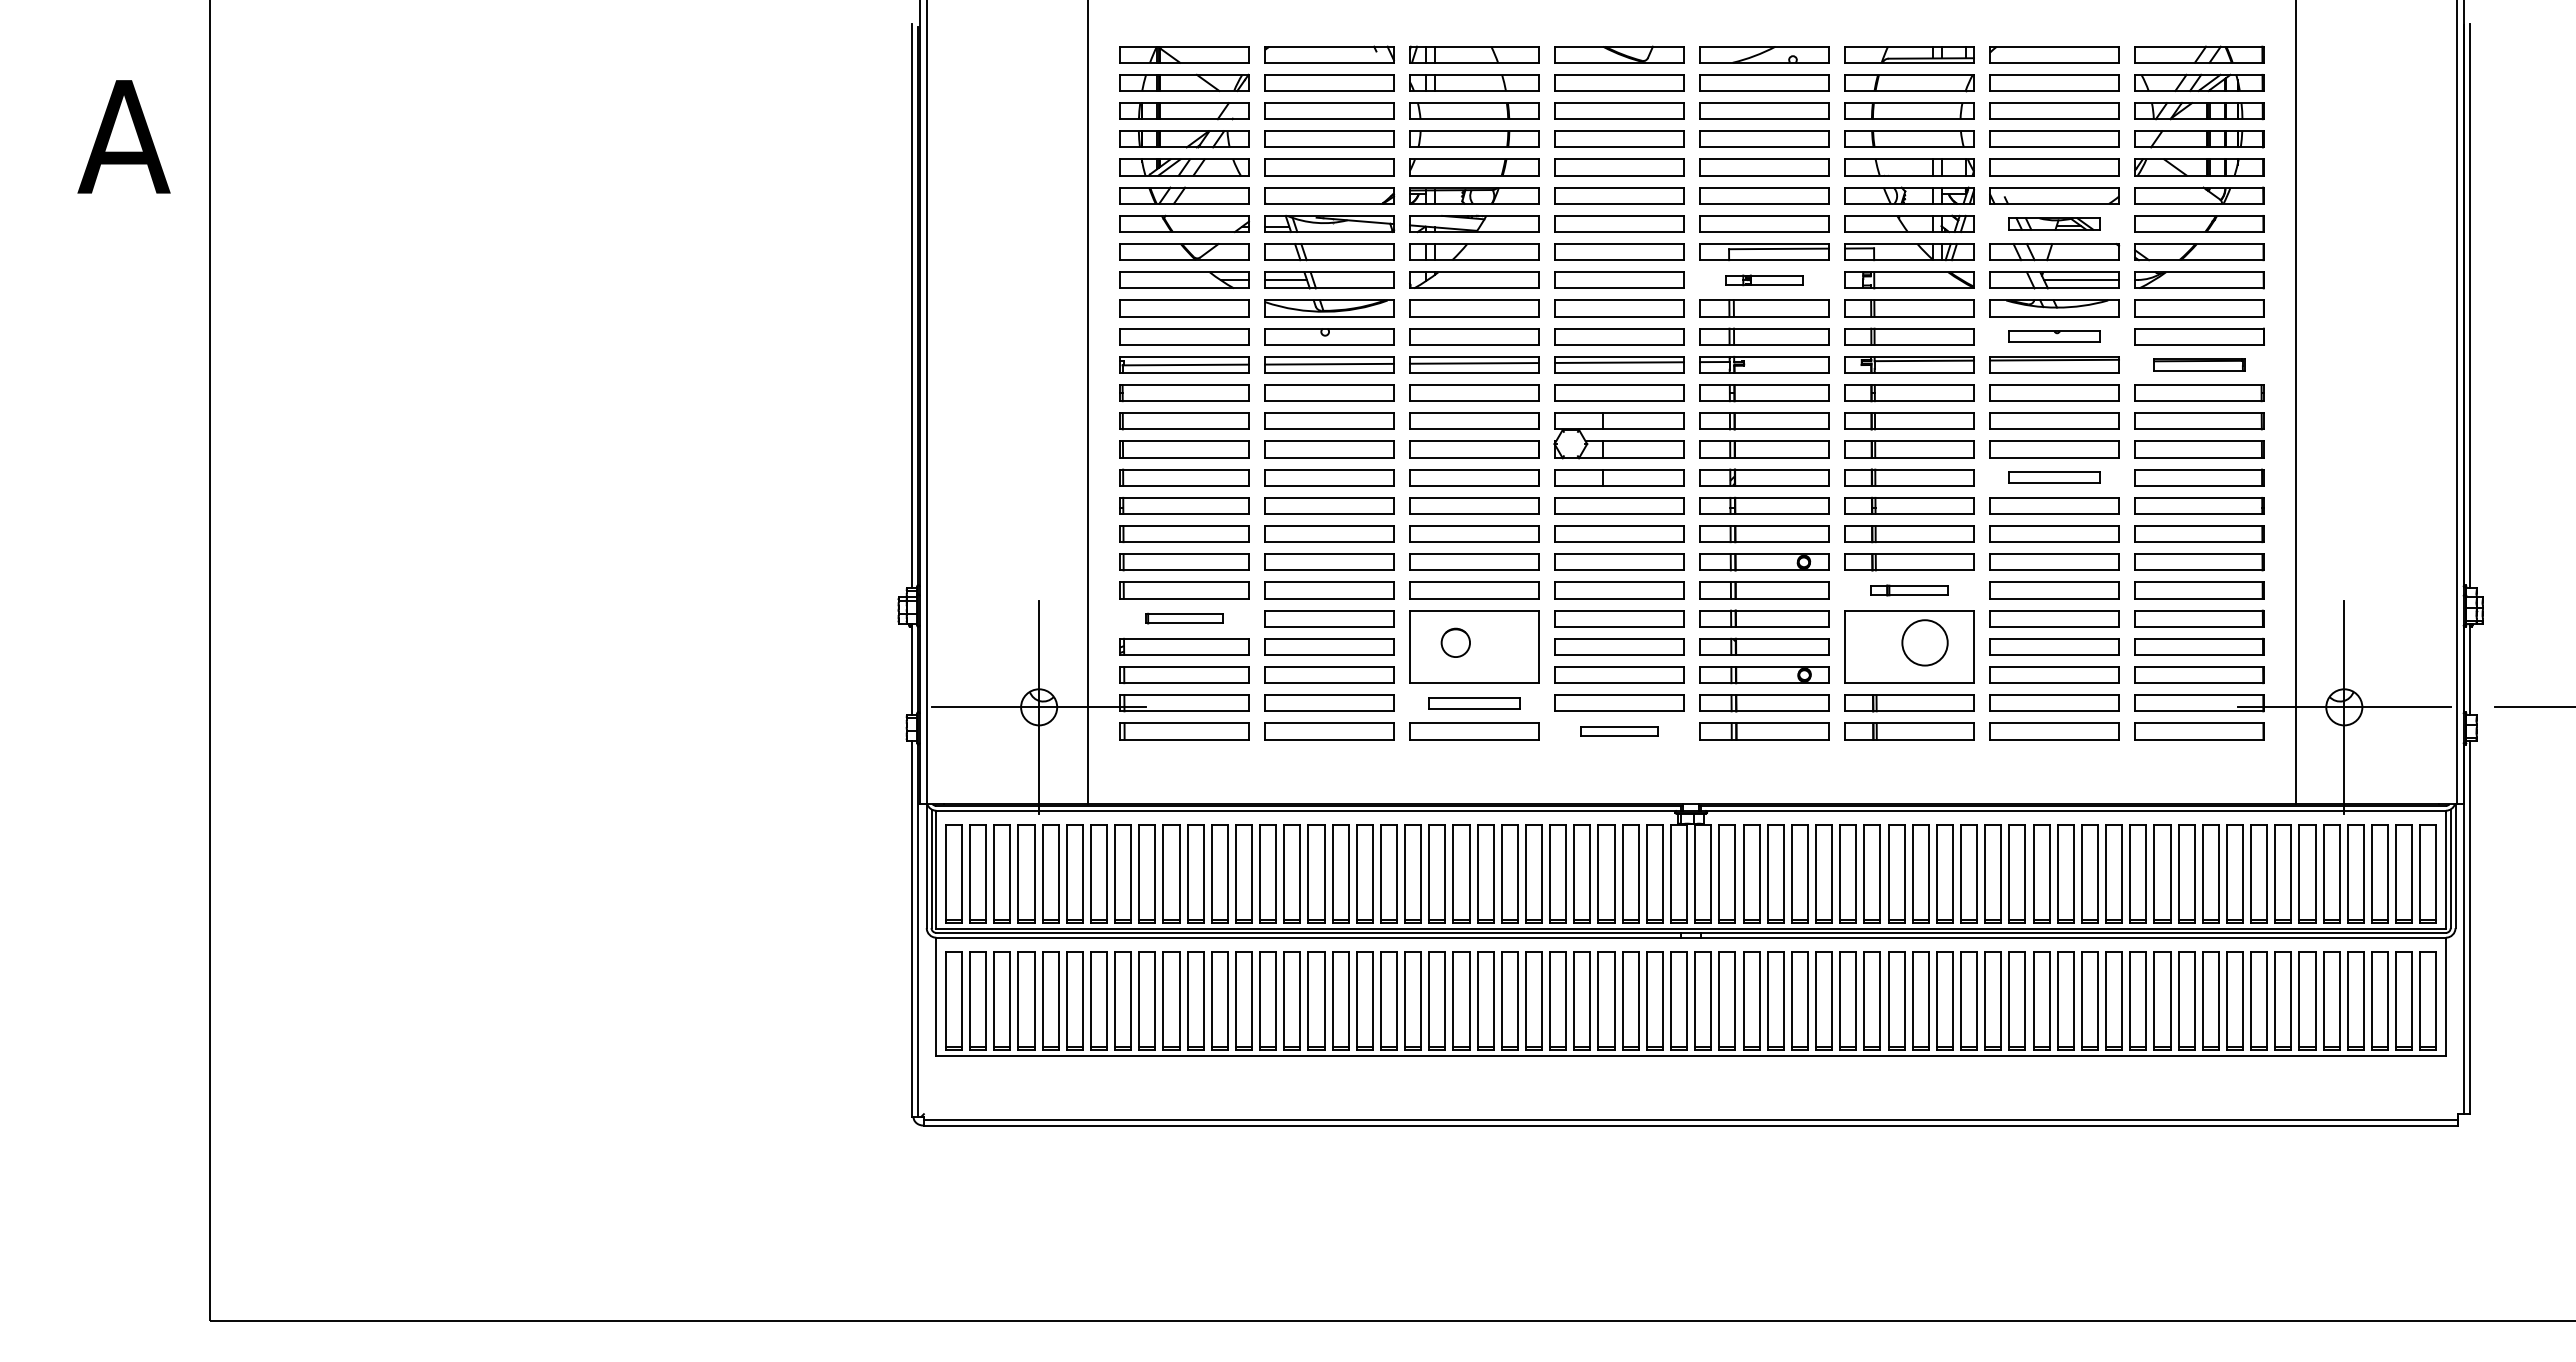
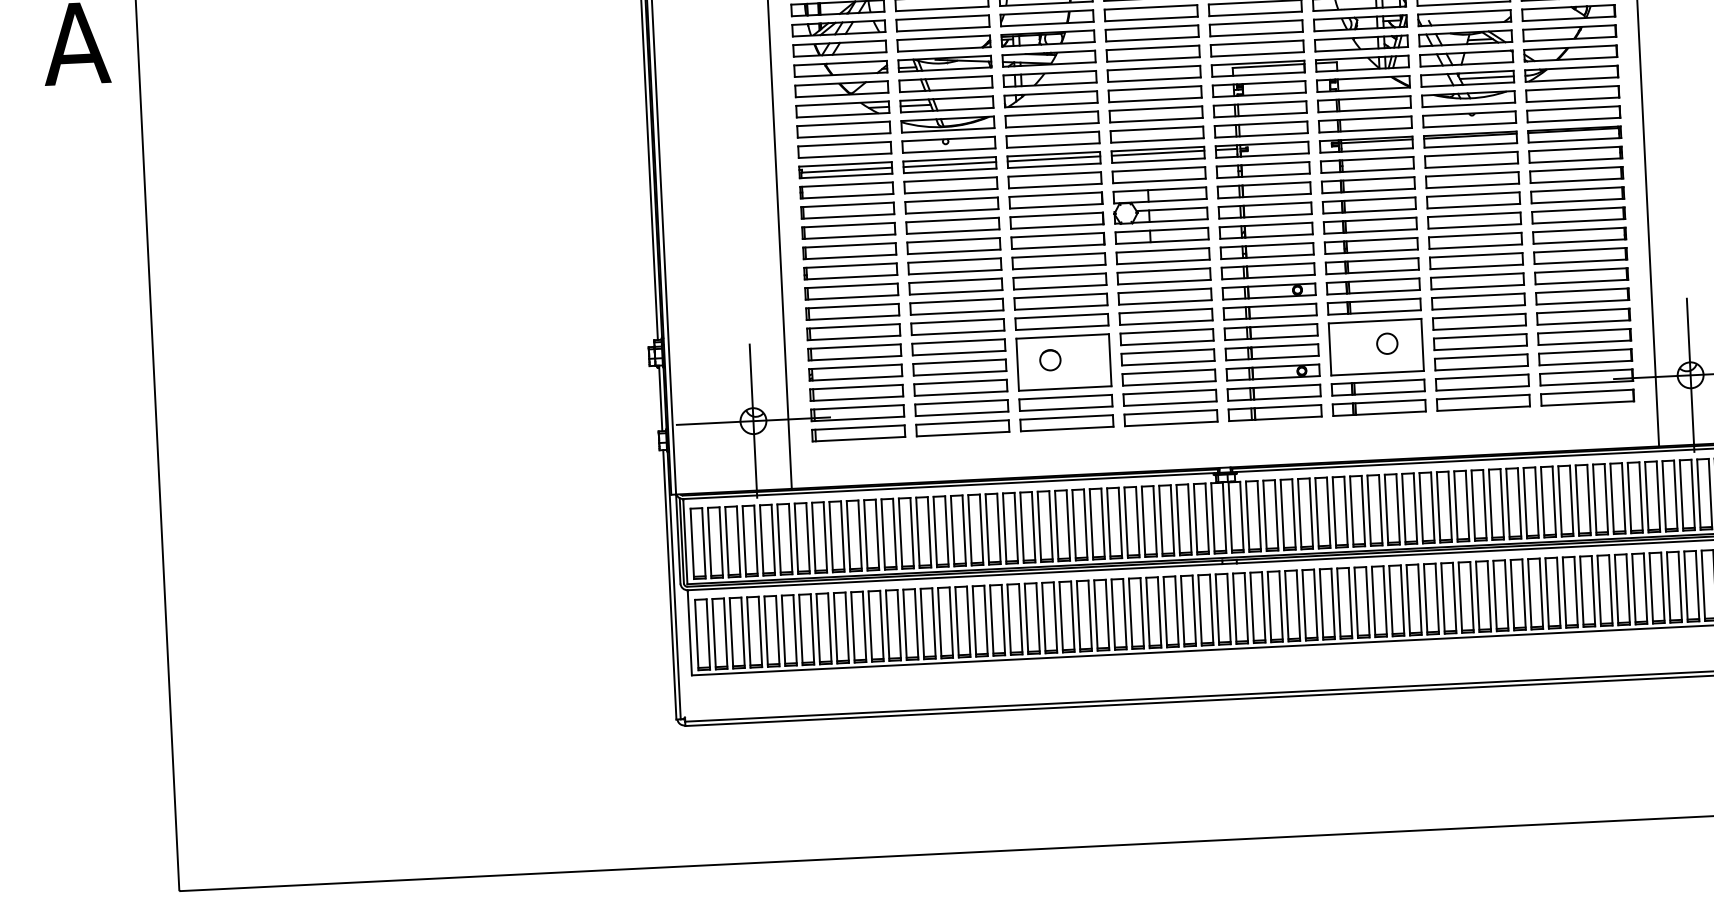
part: (2054, 223) -> (1465, 38), size x1.43
part: (1764, 280) -> (1259, 89), size x1.67
part: (2054, 336) -> (1469, 119), size x1.43
part: (2199, 364) -> (1574, 134), size x1.43
part: (2054, 477) -> (1474, 220), size x1.43
part: (1909, 590) -> (1374, 306), size x1.67
part: (1184, 618) -> (854, 352), size x1.67
circle: (1924, 642) -> (1386, 343), size x0.62
part: (1474, 702) -> (1065, 402), size x1.43
part: (1619, 731) -> (1171, 418), size x1.67

